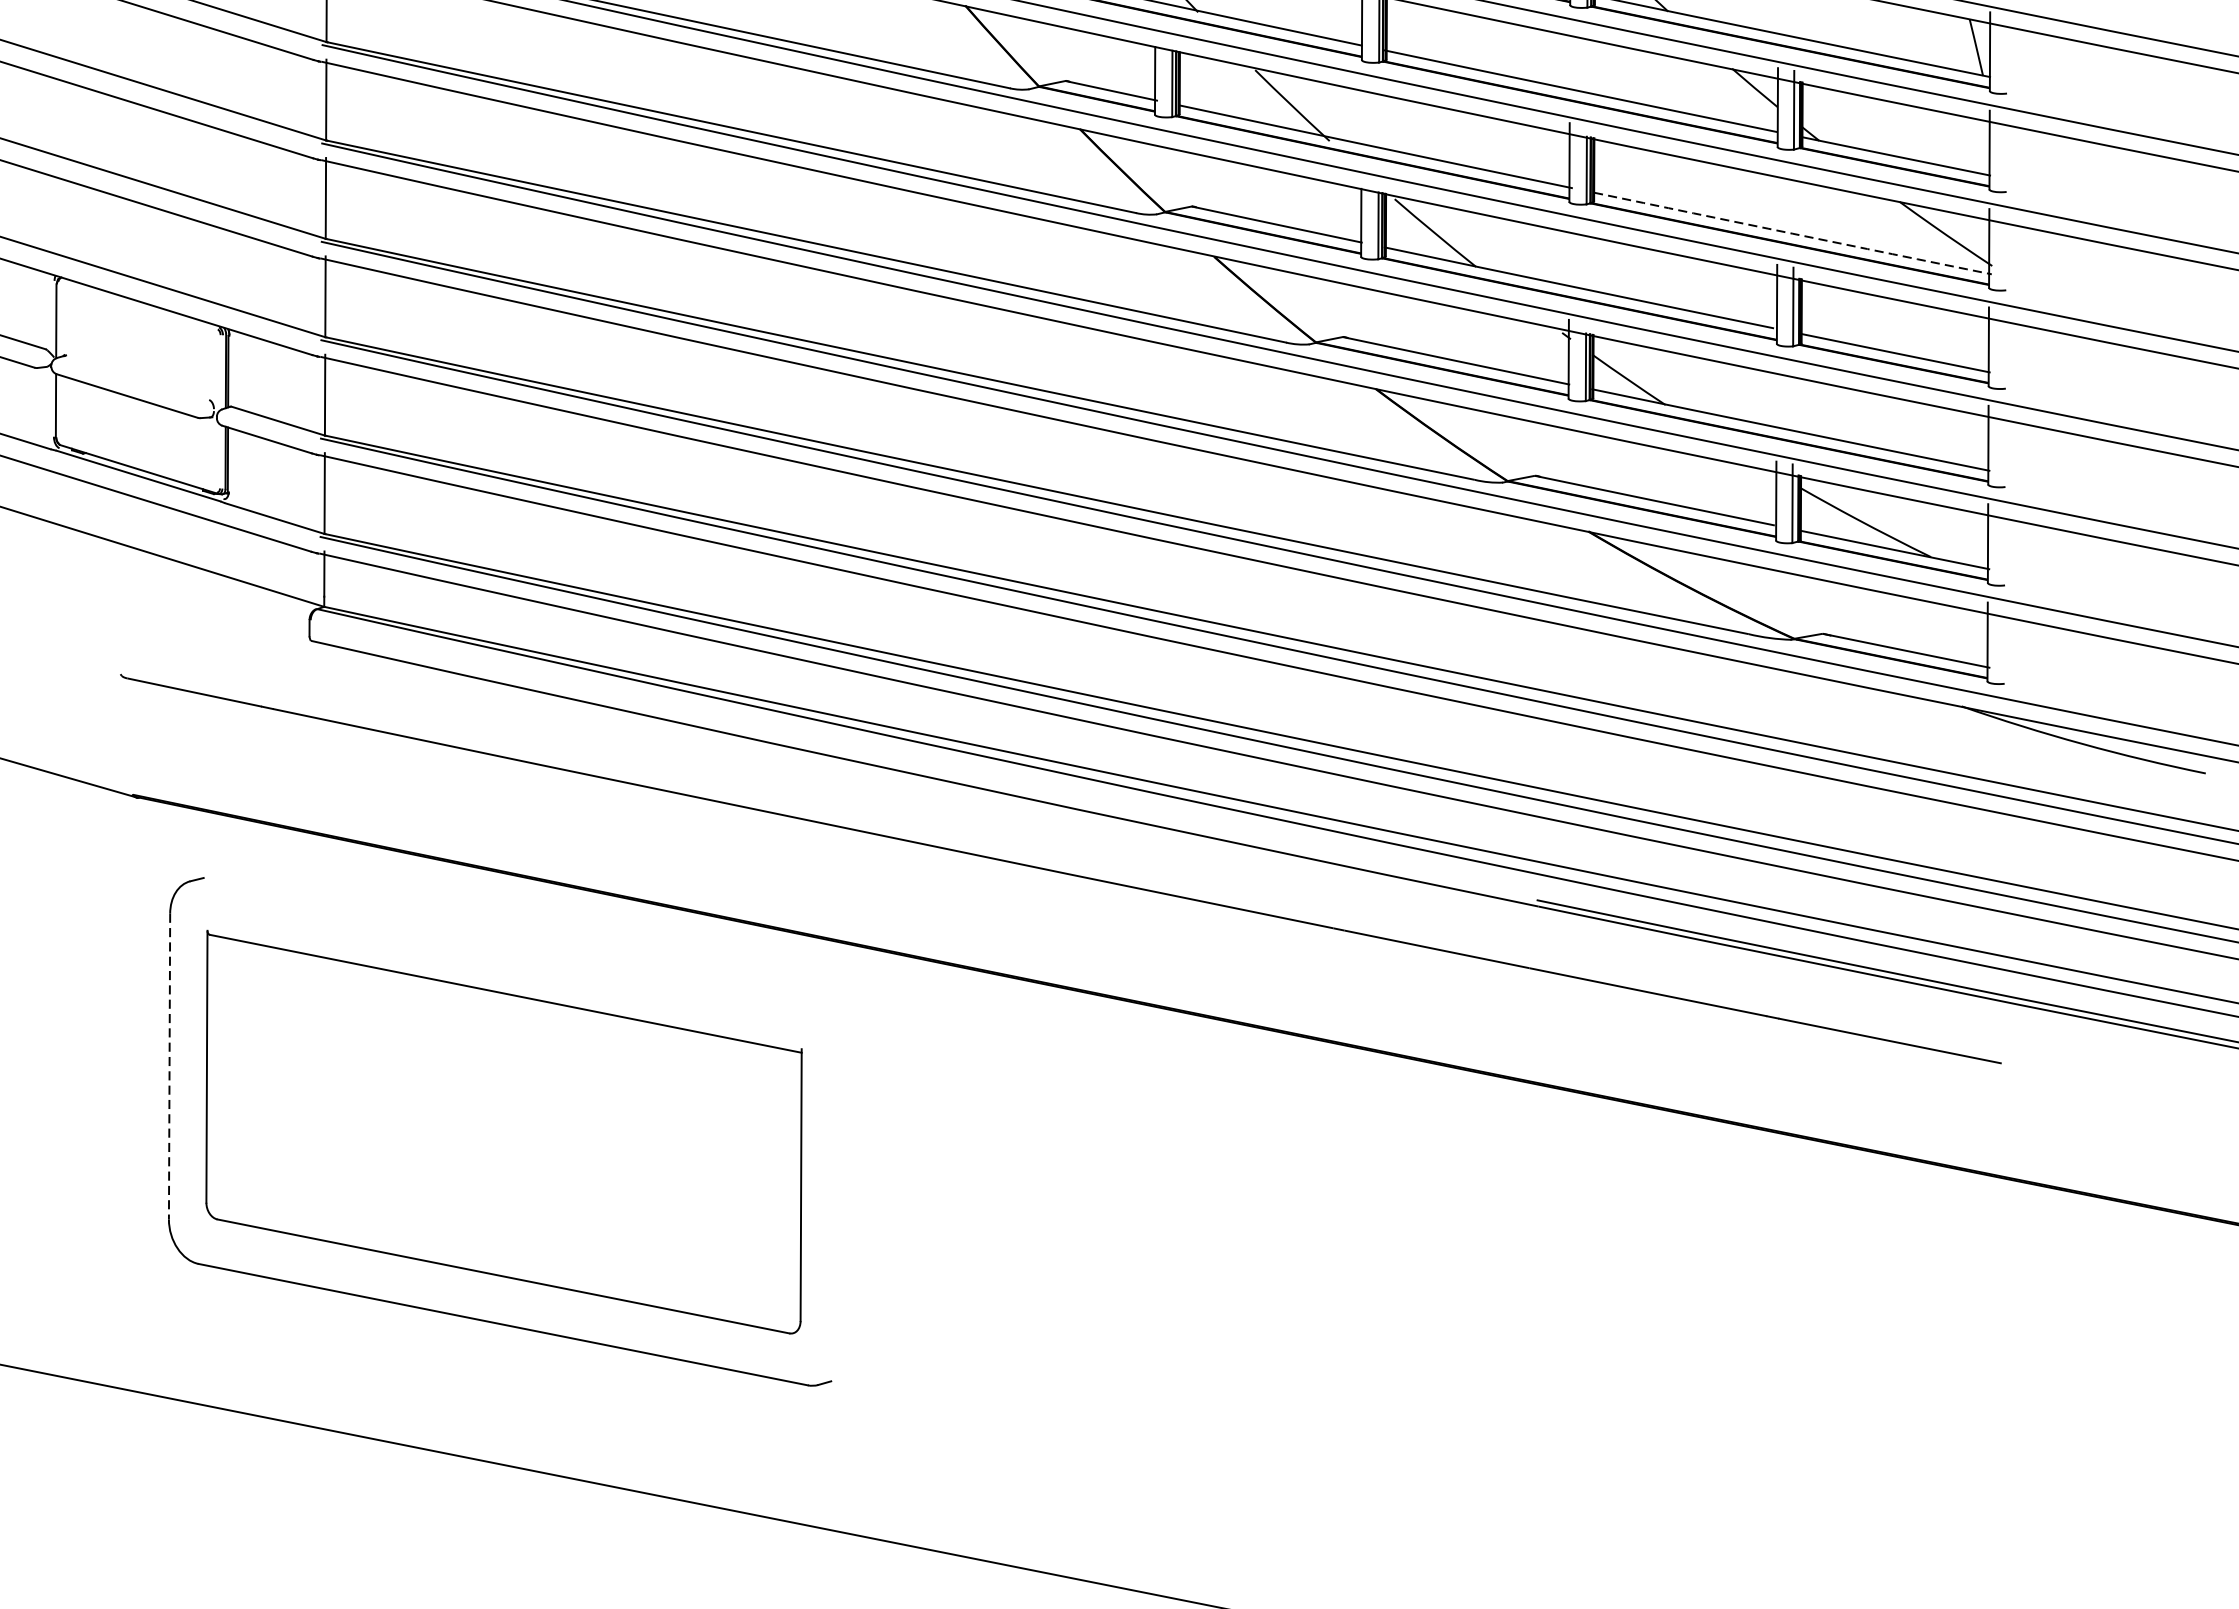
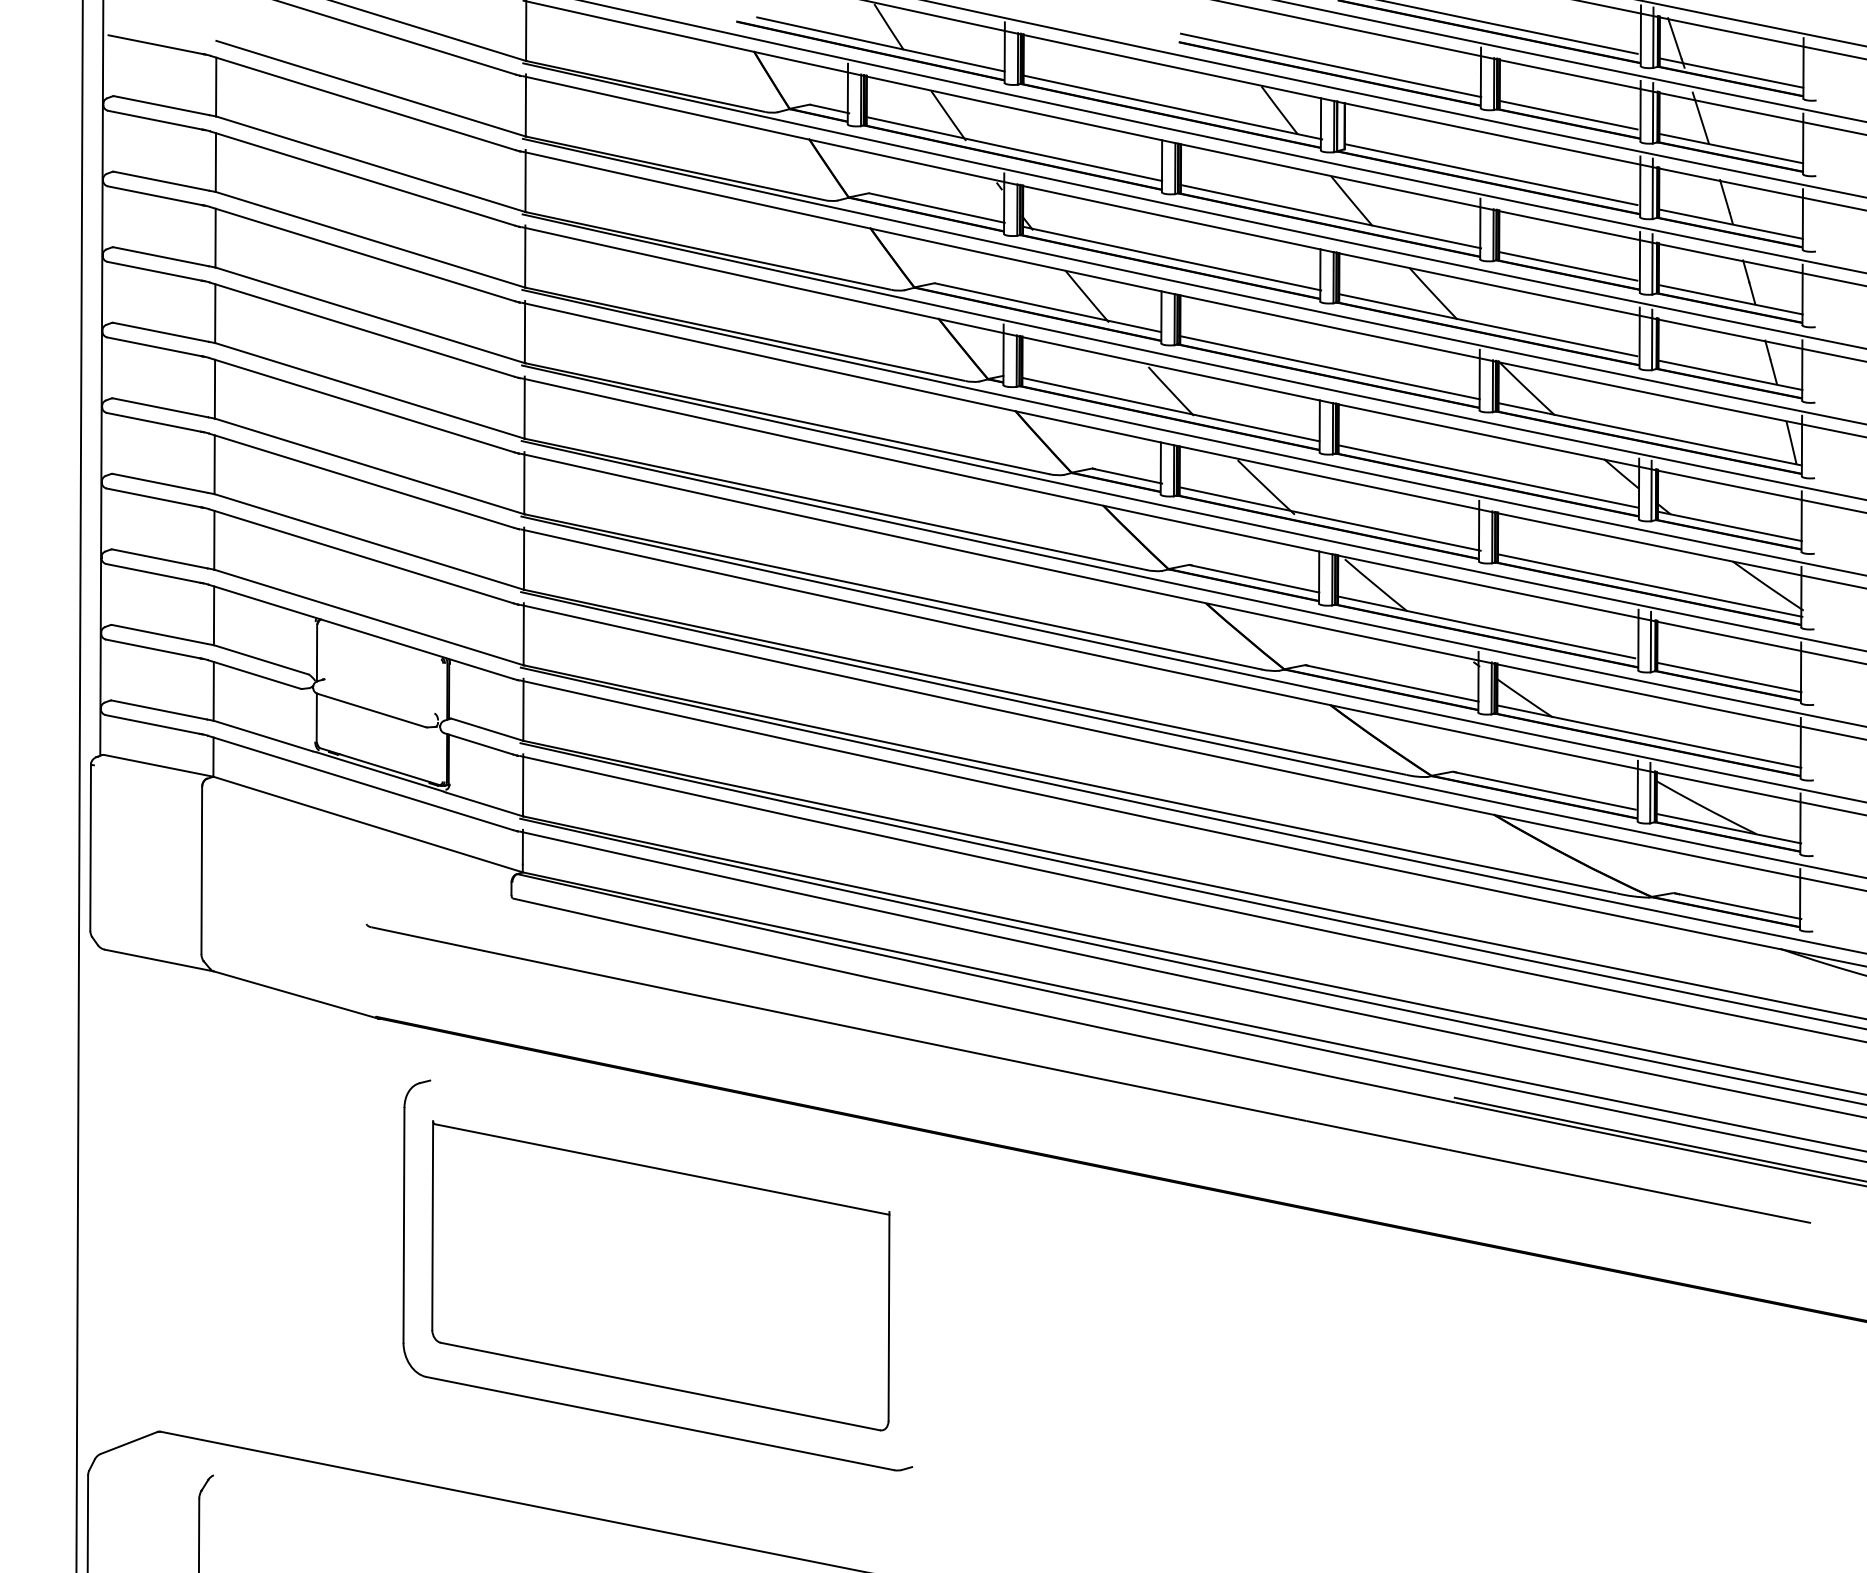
arc: (1792, 233) -> (1650, 585), dashed -> solid
line: (168, 1066) -> (403, 1225), dashed -> solid

